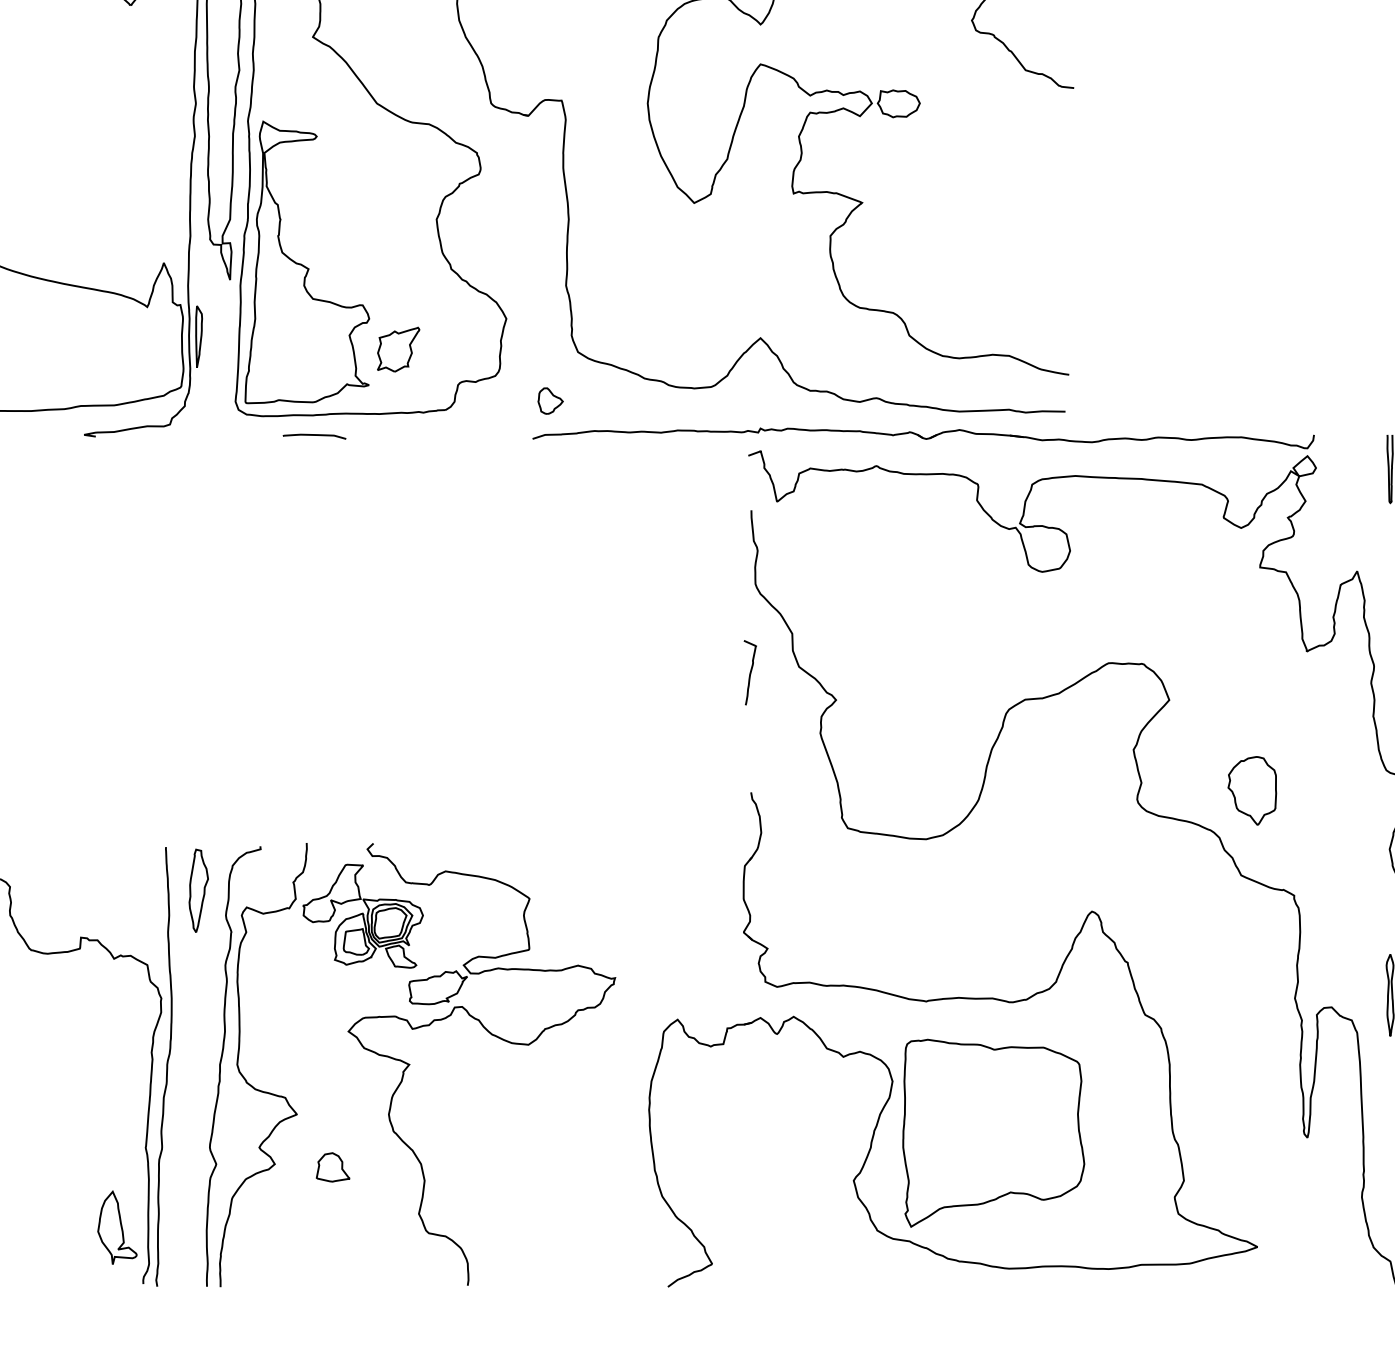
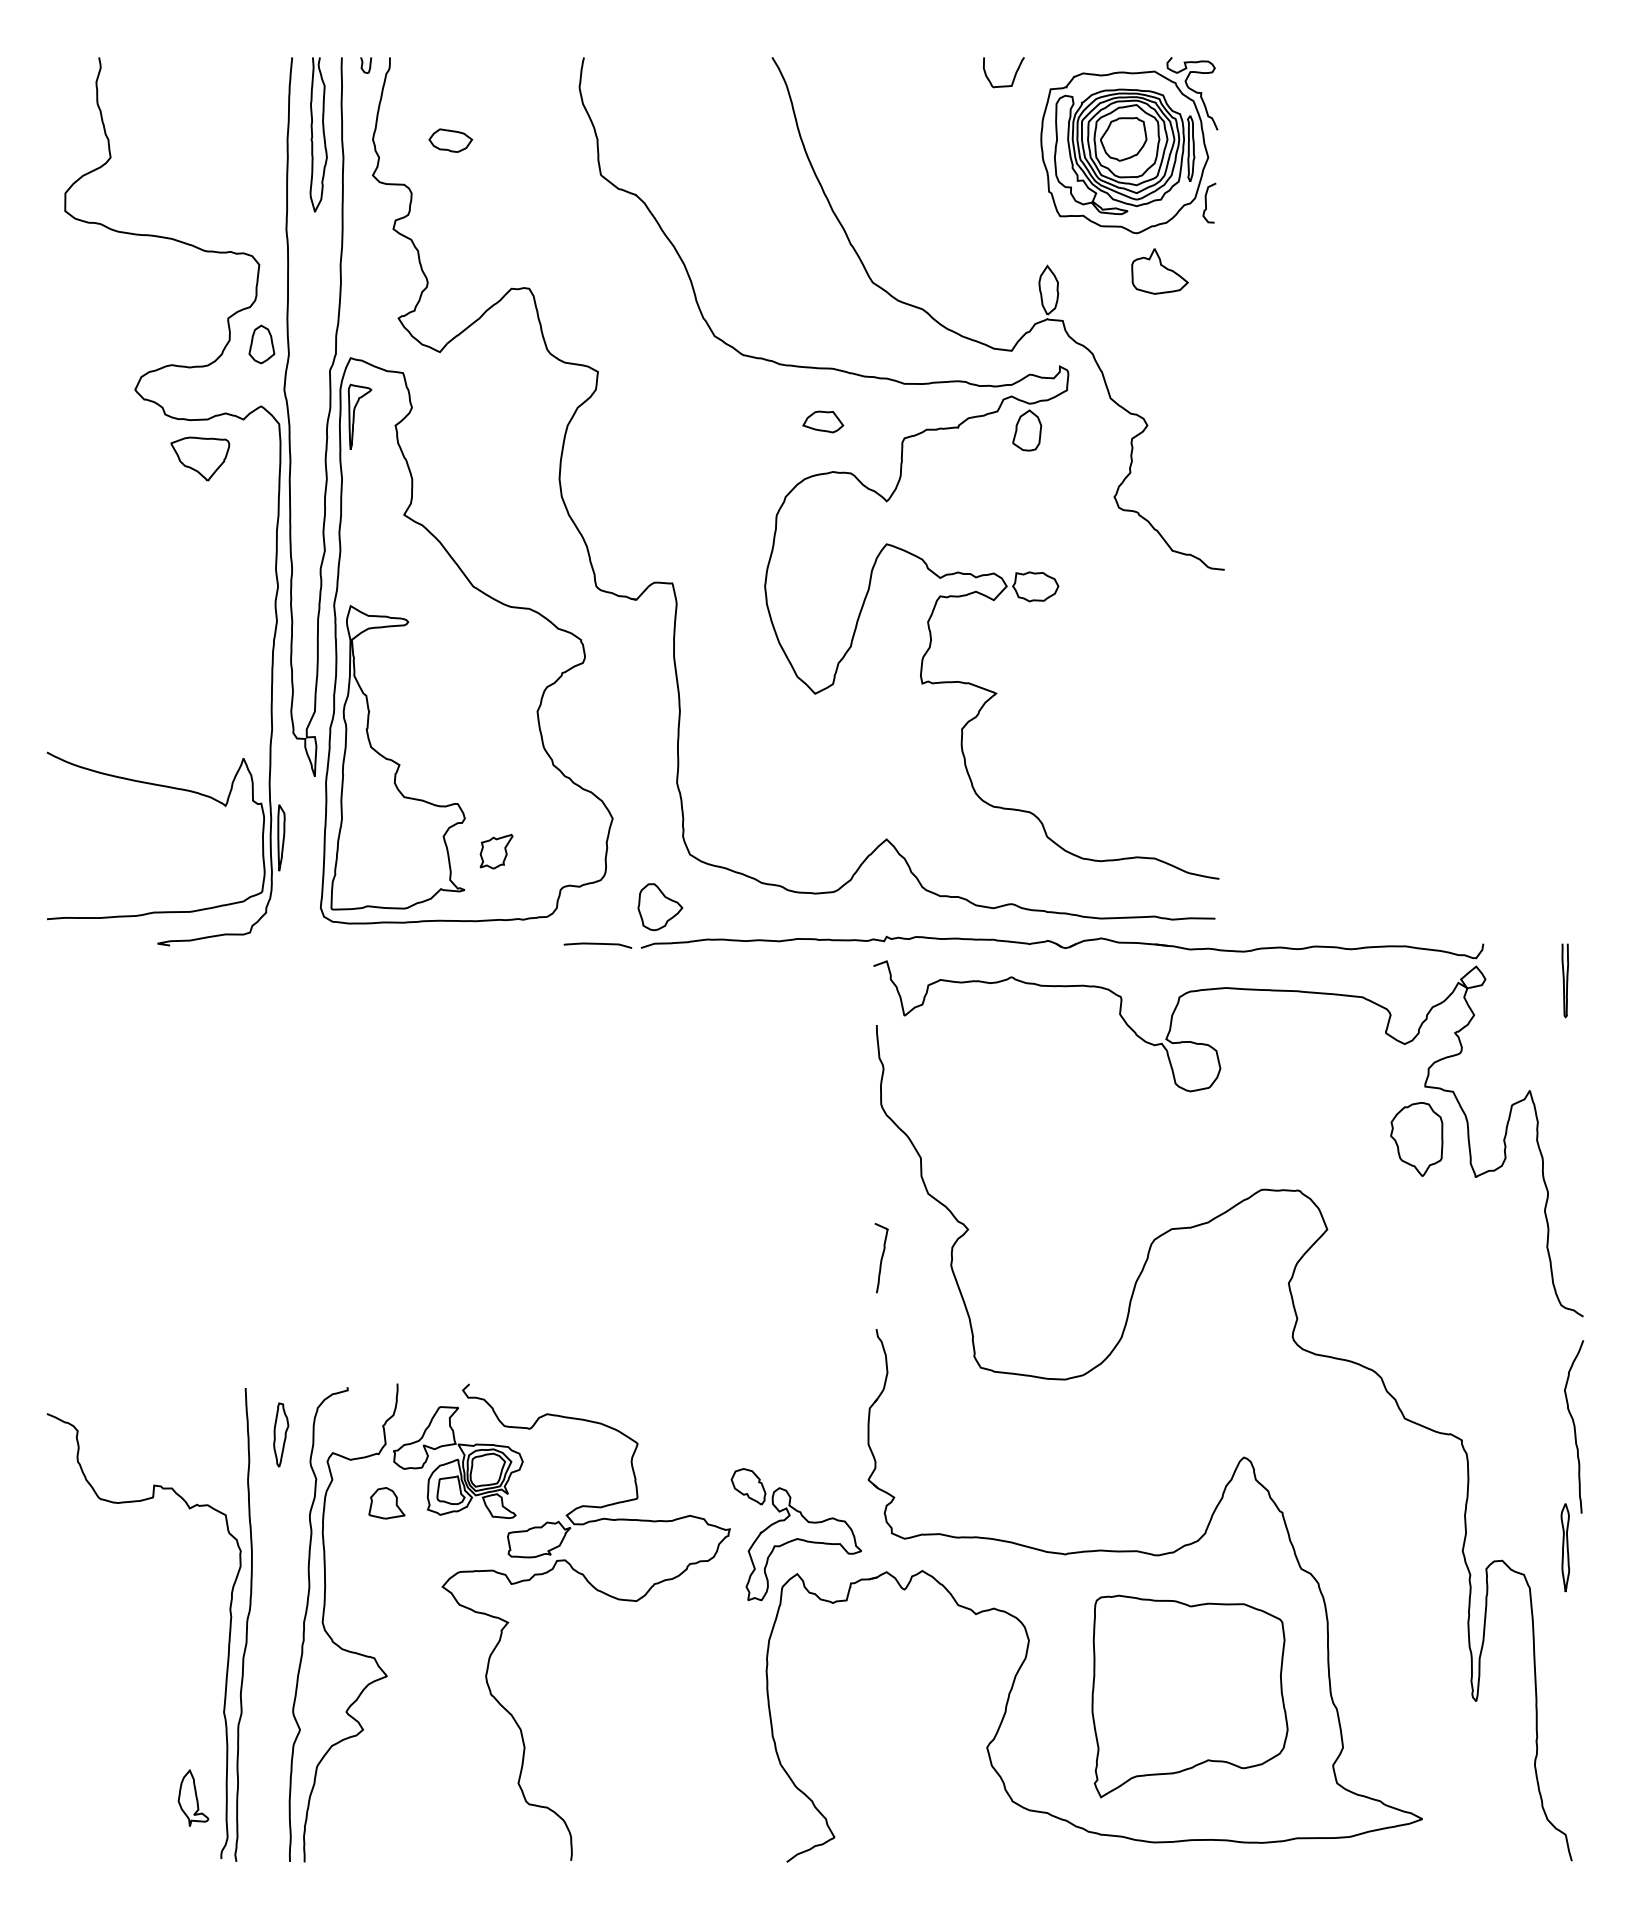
part: (398, 349) -> (496, 851), size x0.71
part: (550, 401) -> (660, 907), size x1.67
curve: (314, 435) -> (597, 944), moved
curve: (750, 673) -> (881, 1258), moved
part: (1252, 790) -> (1416, 1139), moved
part: (199, 890) -> (281, 1434), size x0.71
part: (675, 982) -> (795, 1534), added
part: (993, 1133) -> (1189, 1696), moved
part: (332, 1167) -> (386, 1503), moved
part: (117, 1226) -> (193, 1797), size x0.71

